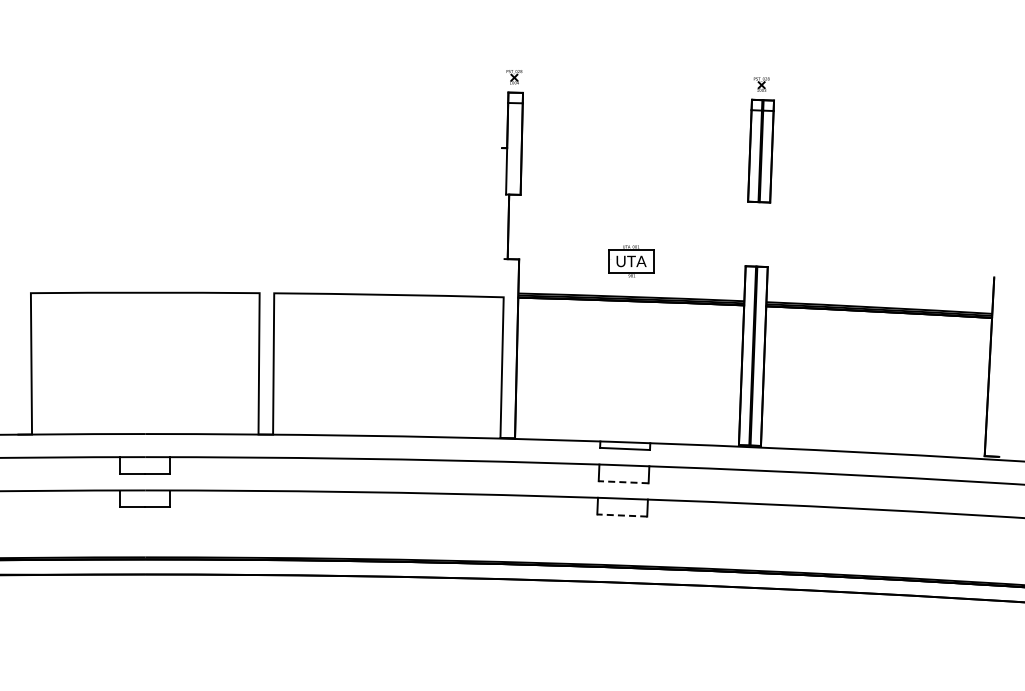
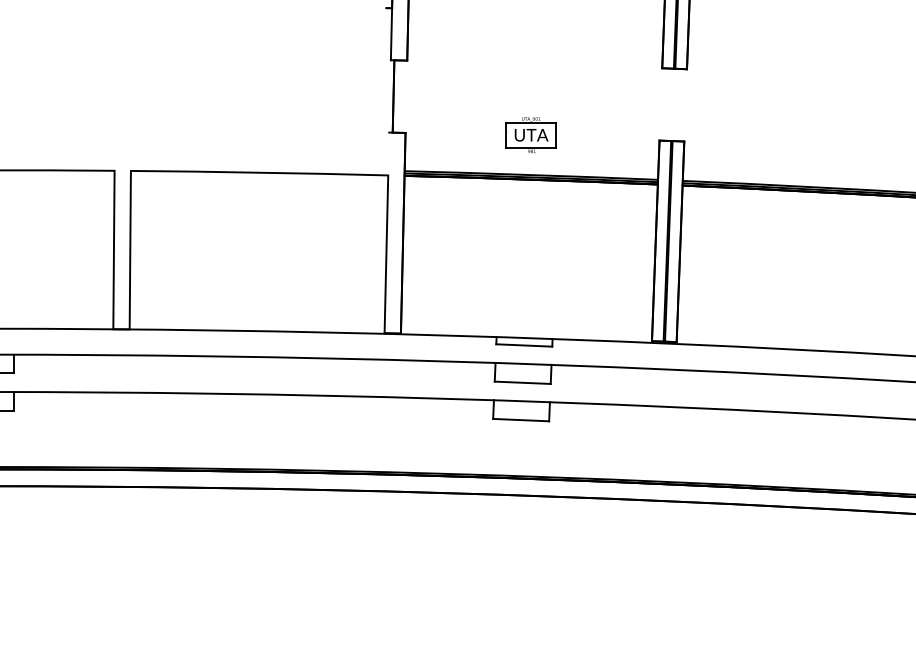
line: (623, 482) -> (522, 383), dashed -> solid
line: (622, 515) -> (521, 420), dashed -> solid

